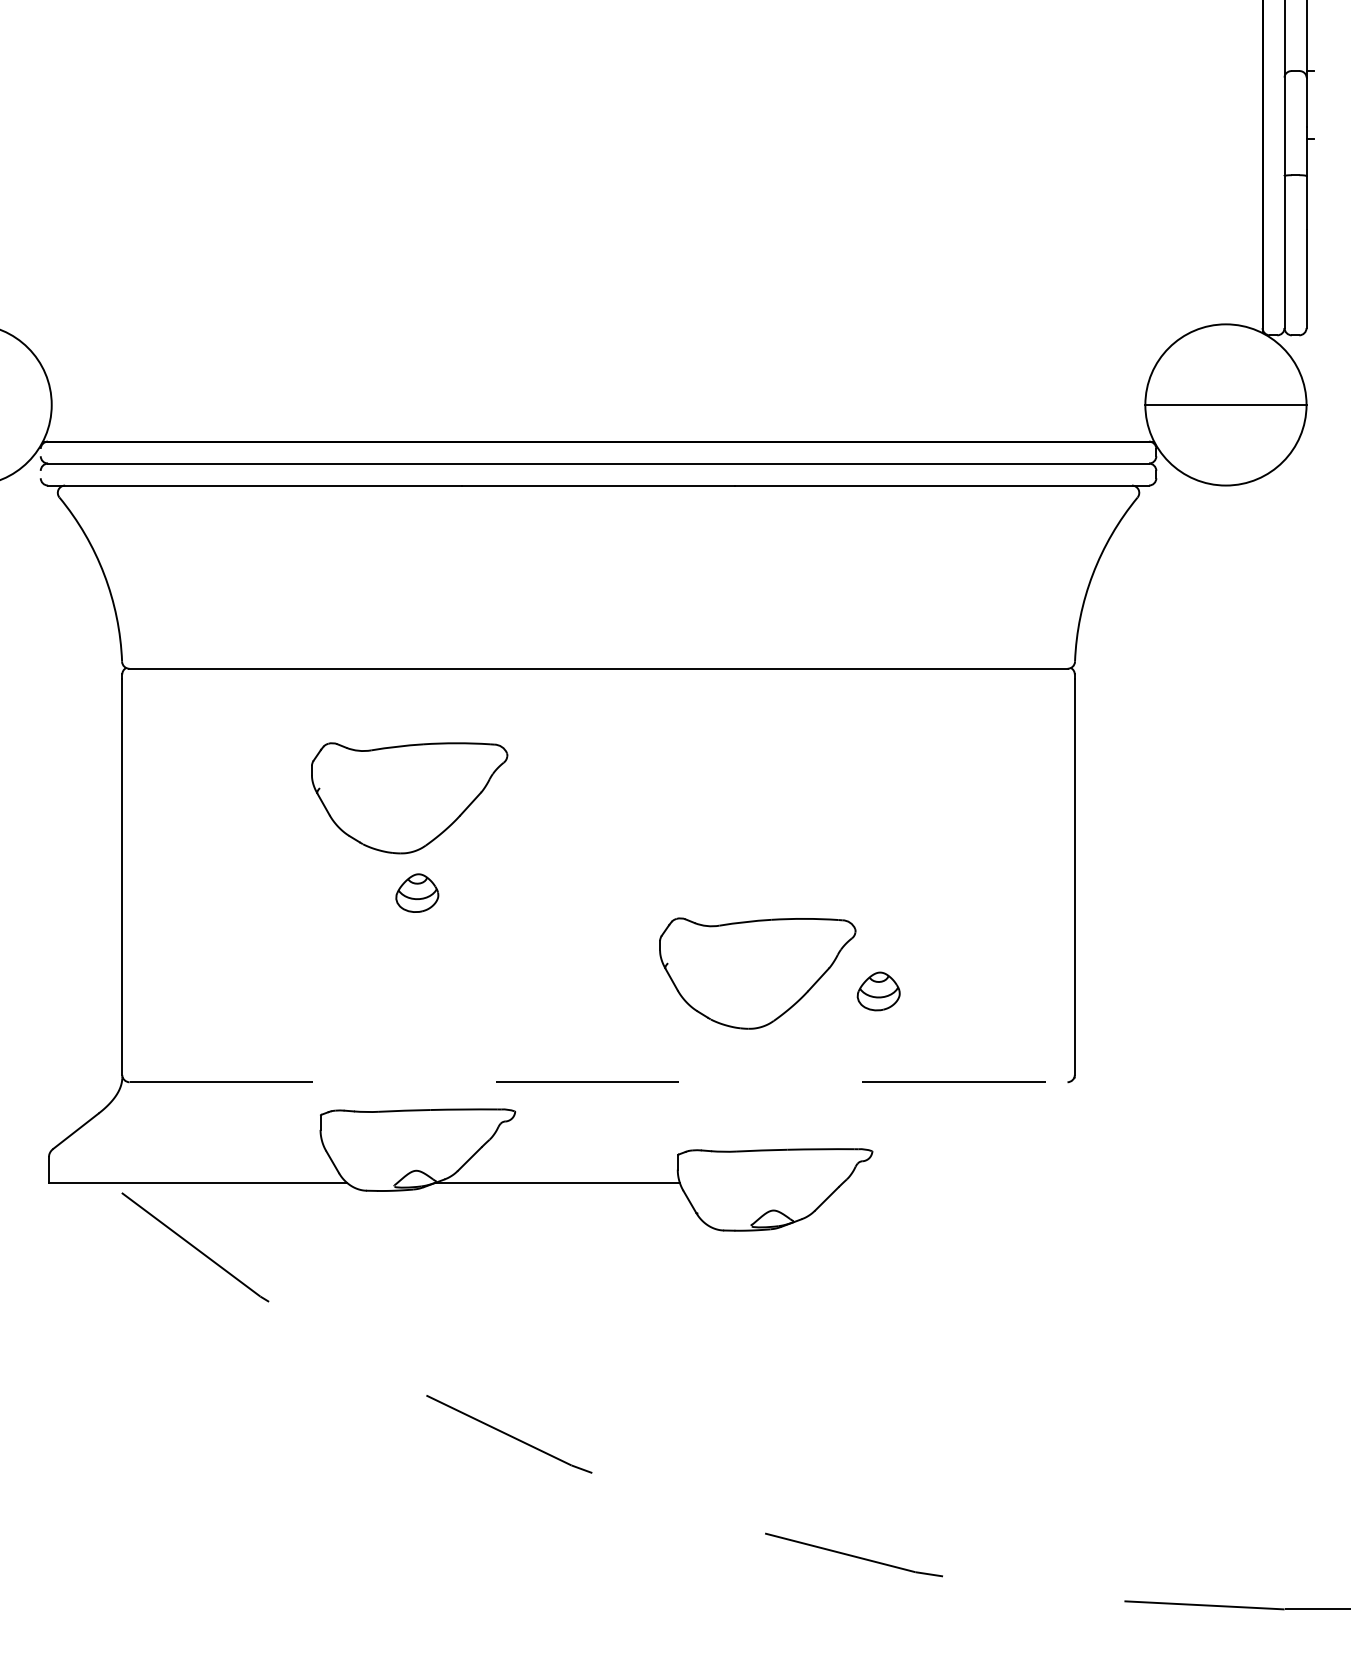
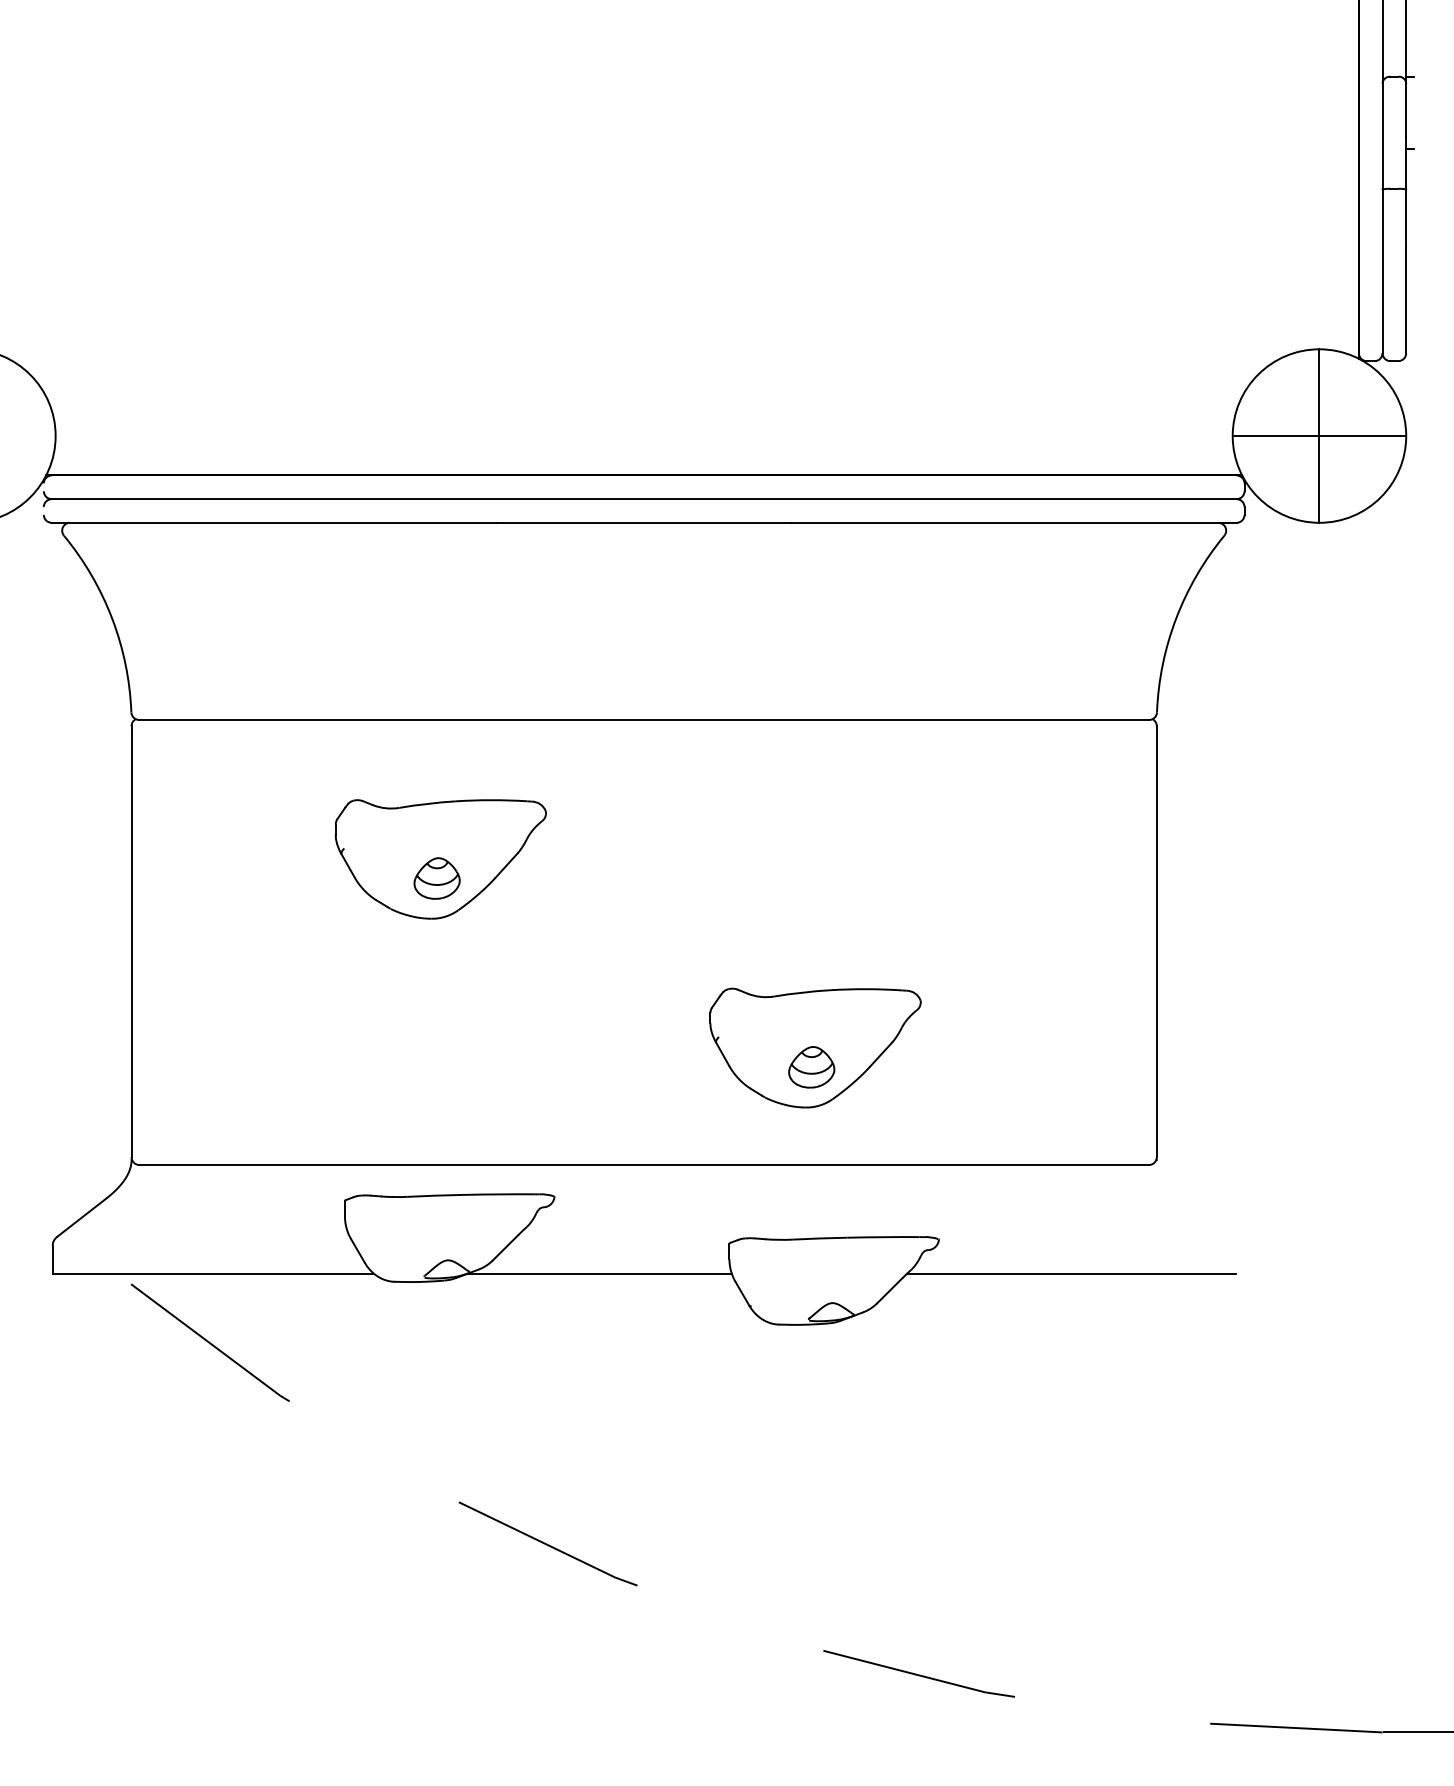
line: (1225, 404) -> (1319, 435), added
part: (416, 893) -> (436, 878), moved
part: (878, 991) -> (811, 1067), moved
line: (598, 1082) -> (644, 1165), dashed -> solid
line: (995, 1183) -> (1071, 1273), added

